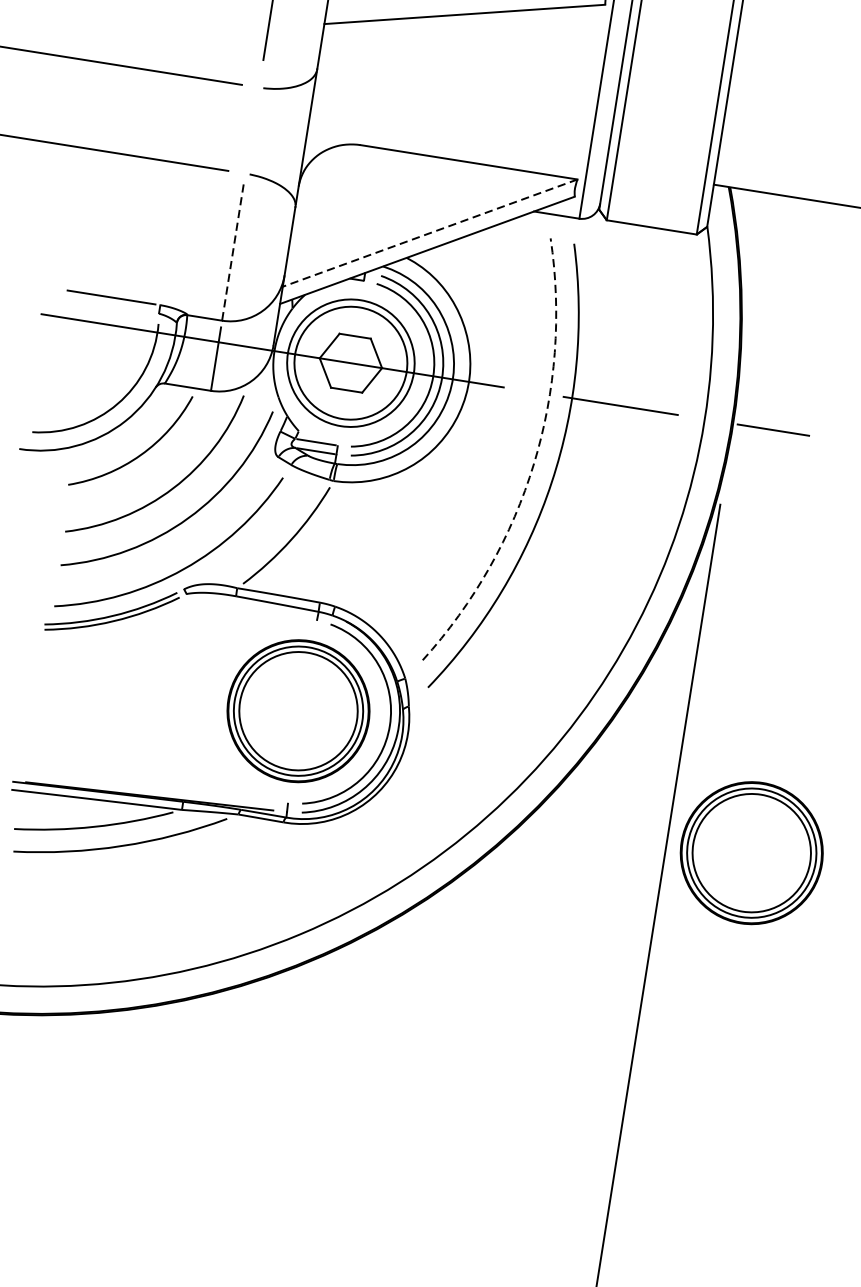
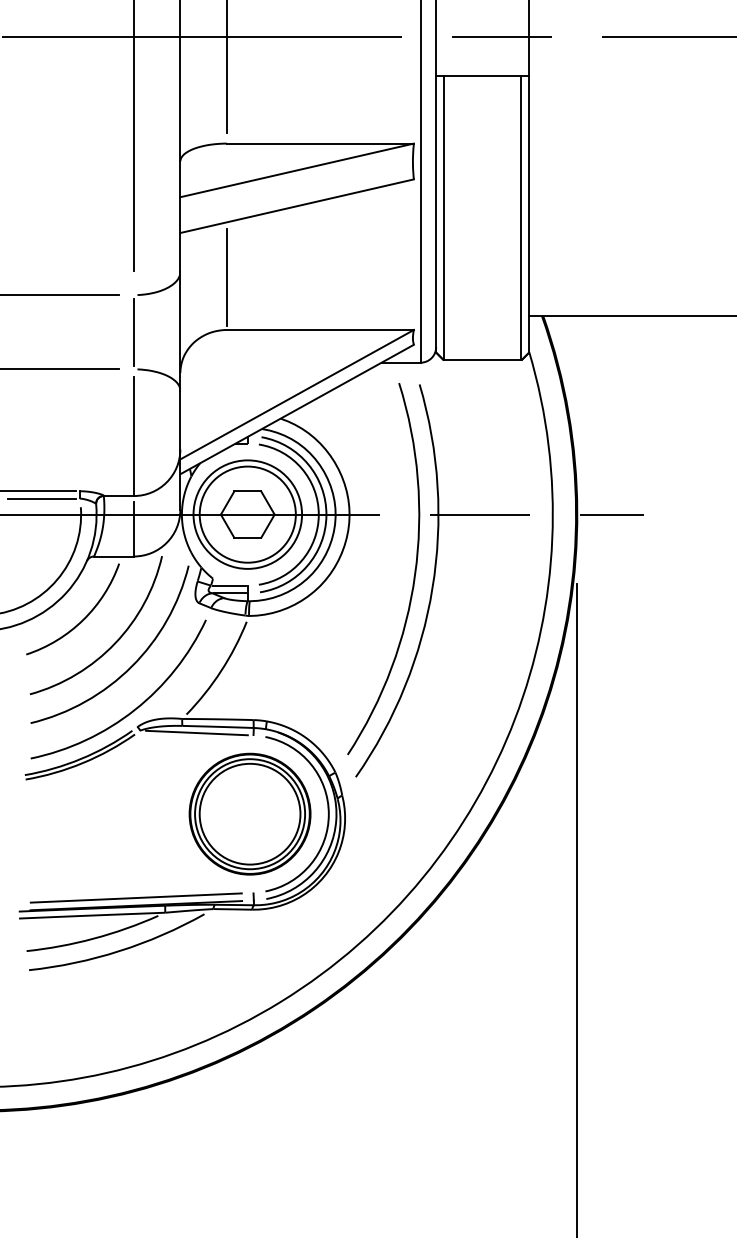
line: (369, 84) -> (226, 277), added
line: (251, 129) -> (133, 331), added
line: (430, 232) -> (297, 394), dashed -> solid
line: (232, 251) -> (133, 436), dashed -> solid
line: (114, 306) -> (41, 498), added
arc: (534, 463) -> (415, 574), dashed -> solid
line: (251, 606) -> (196, 732), added
line: (150, 786) -> (135, 897), added
part: (751, 852) -> (649, 872), removed

